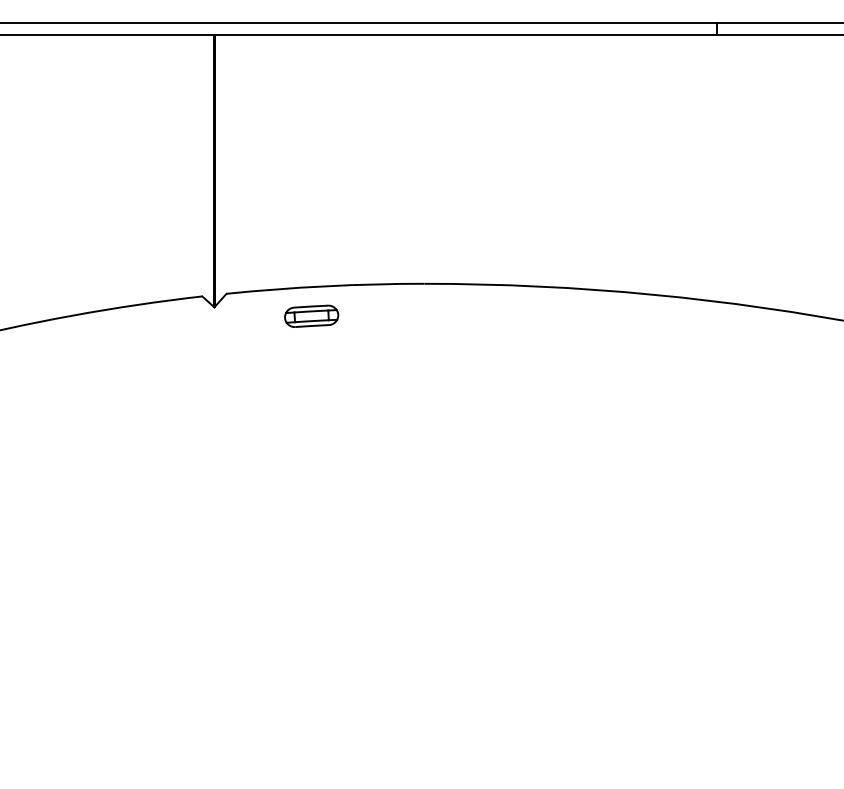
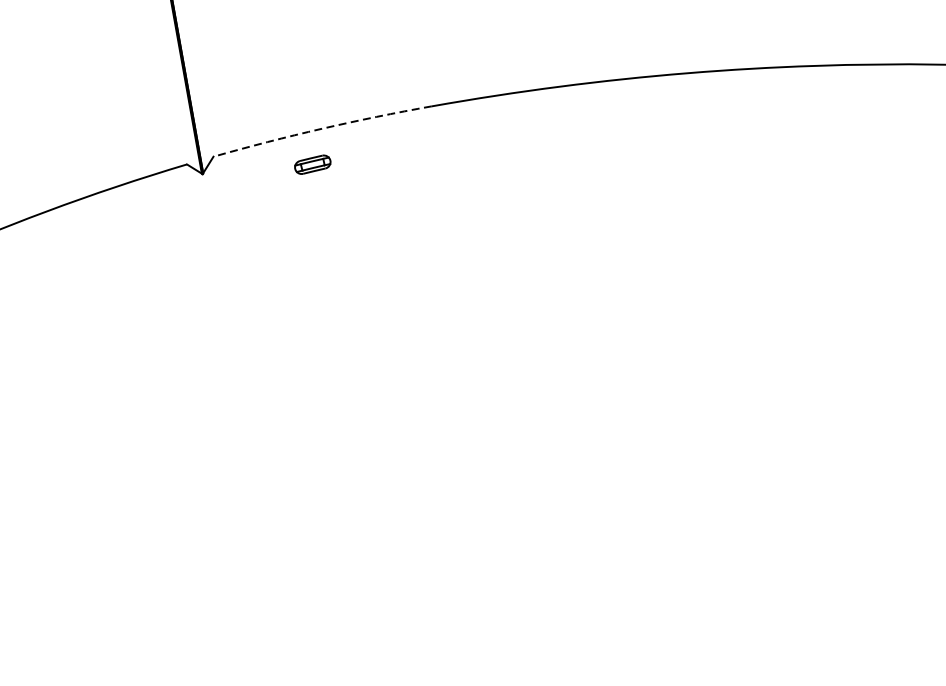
arc: (325, 286) -> (322, 128), solid -> dashed
part: (311, 315) -> (312, 164), size x0.6

